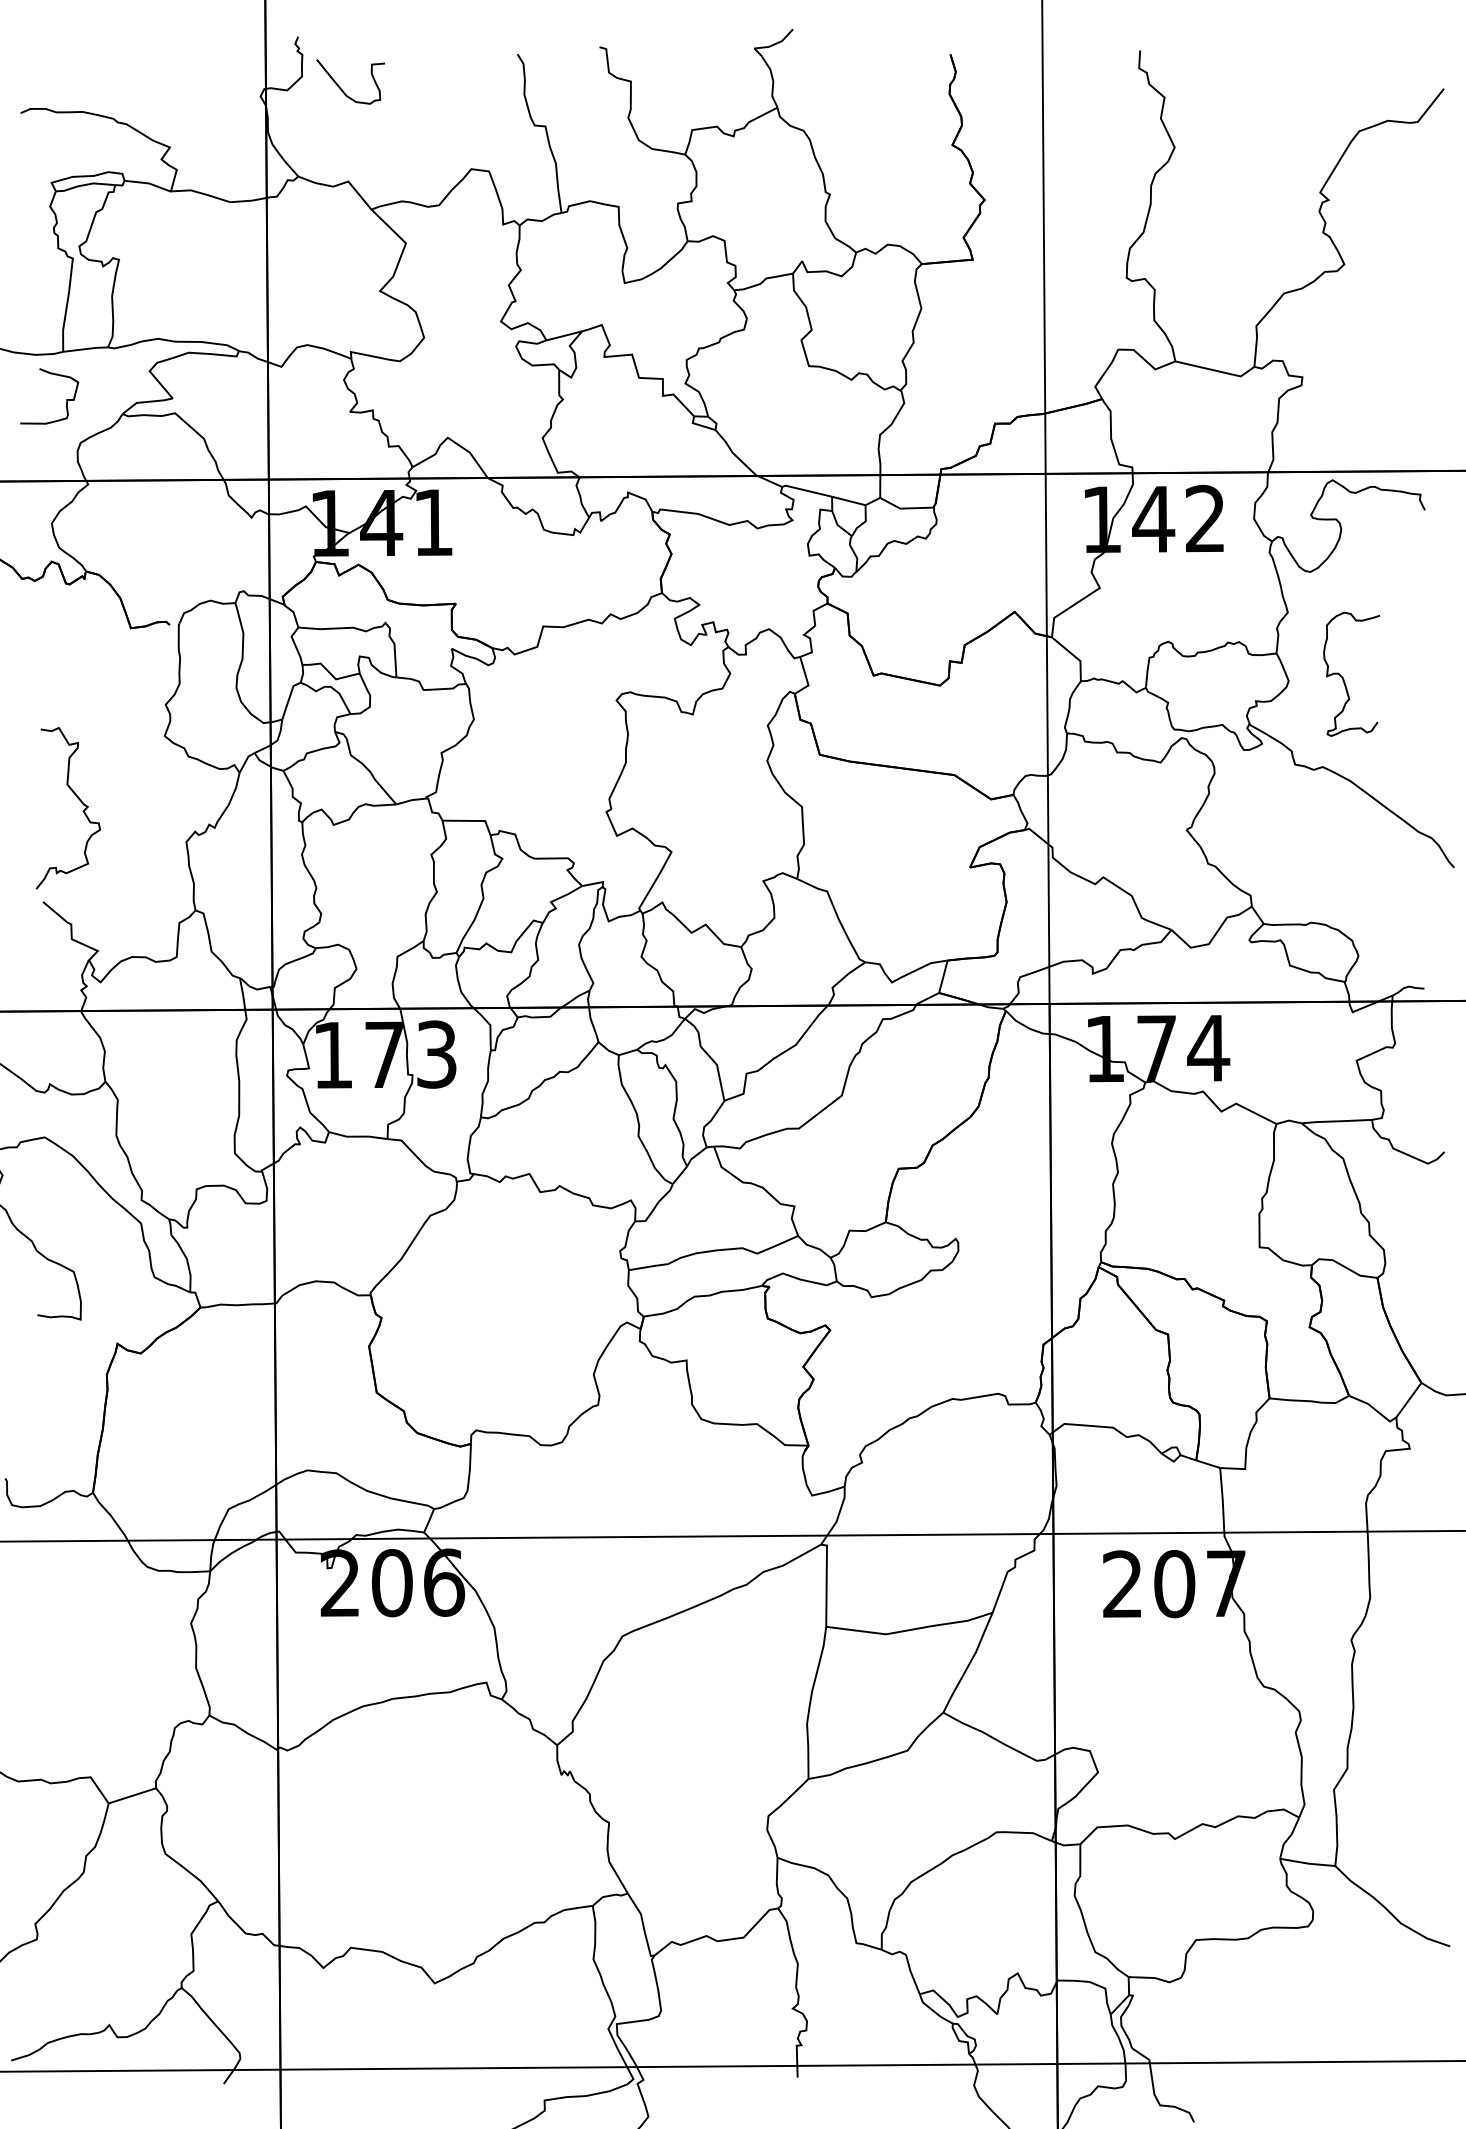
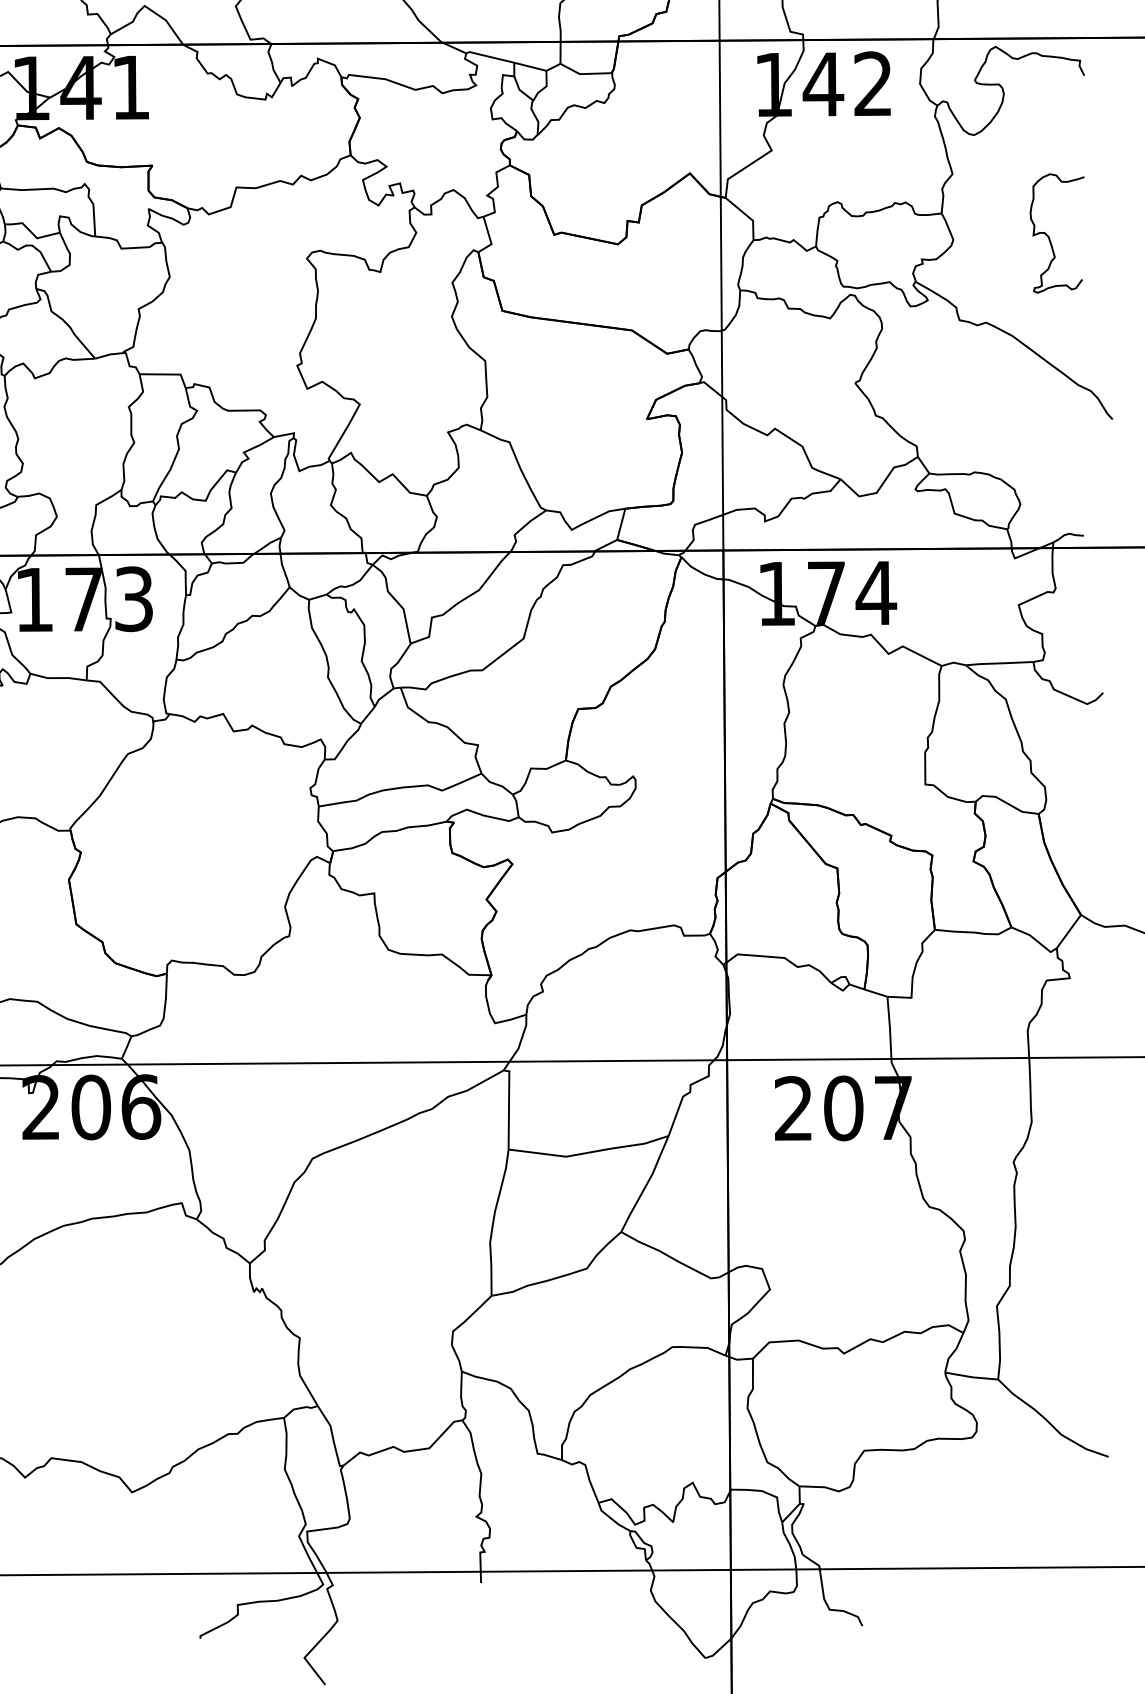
curve: (1343, 677) -> (1049, 236), moved

